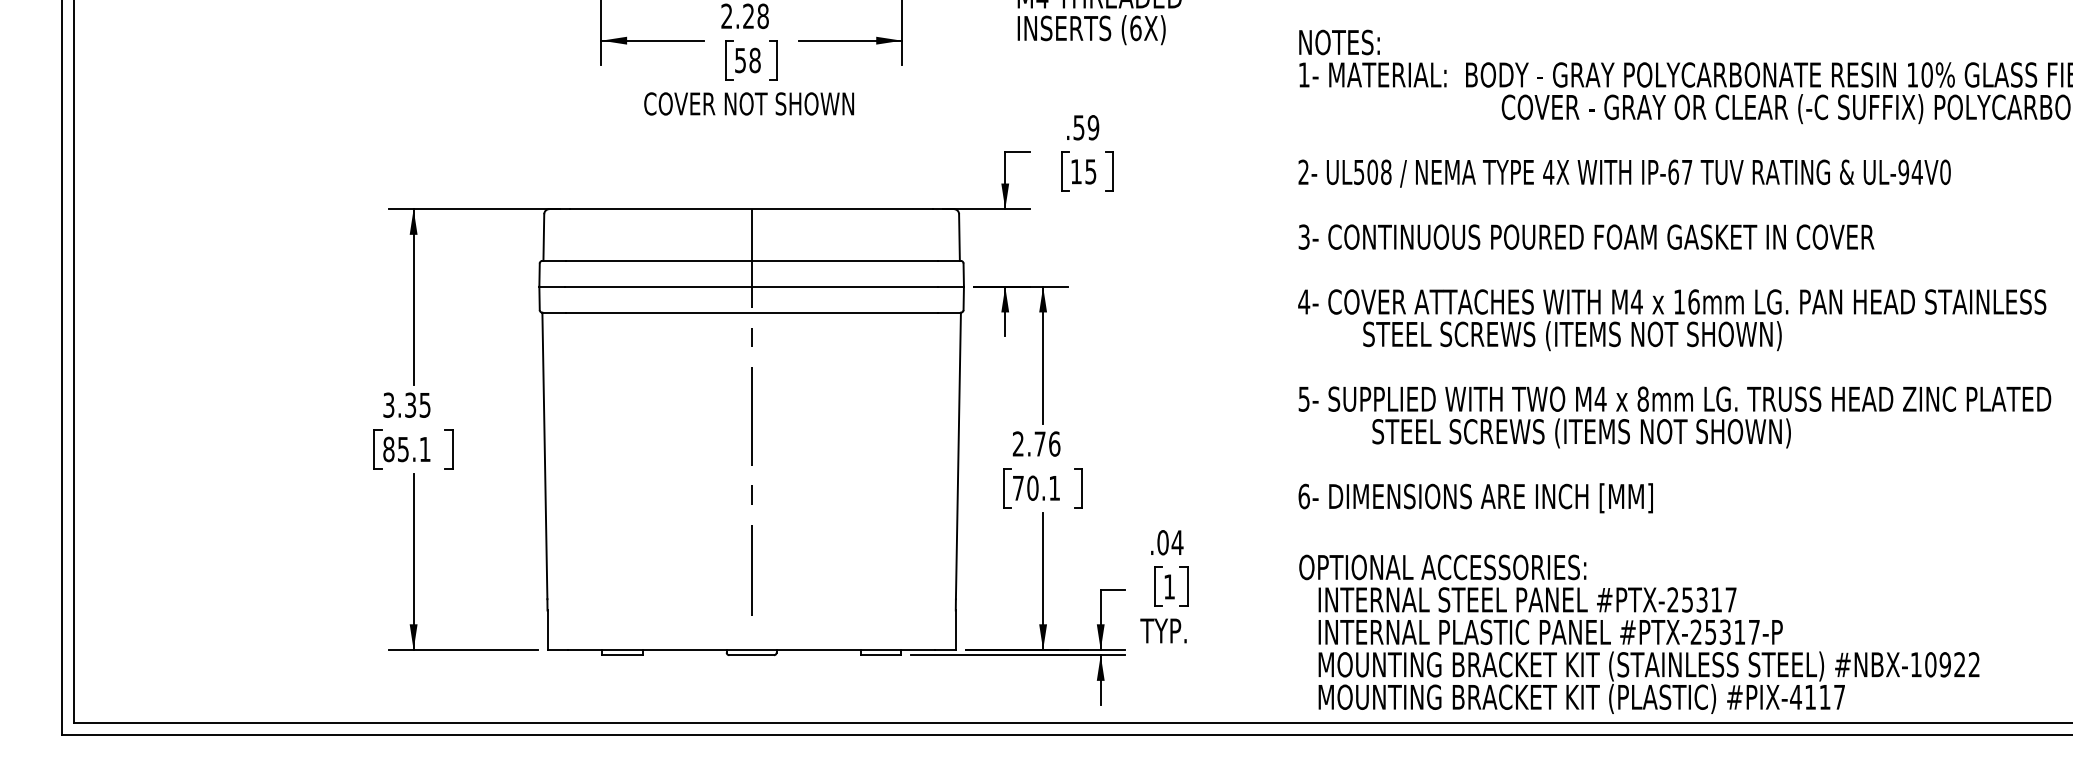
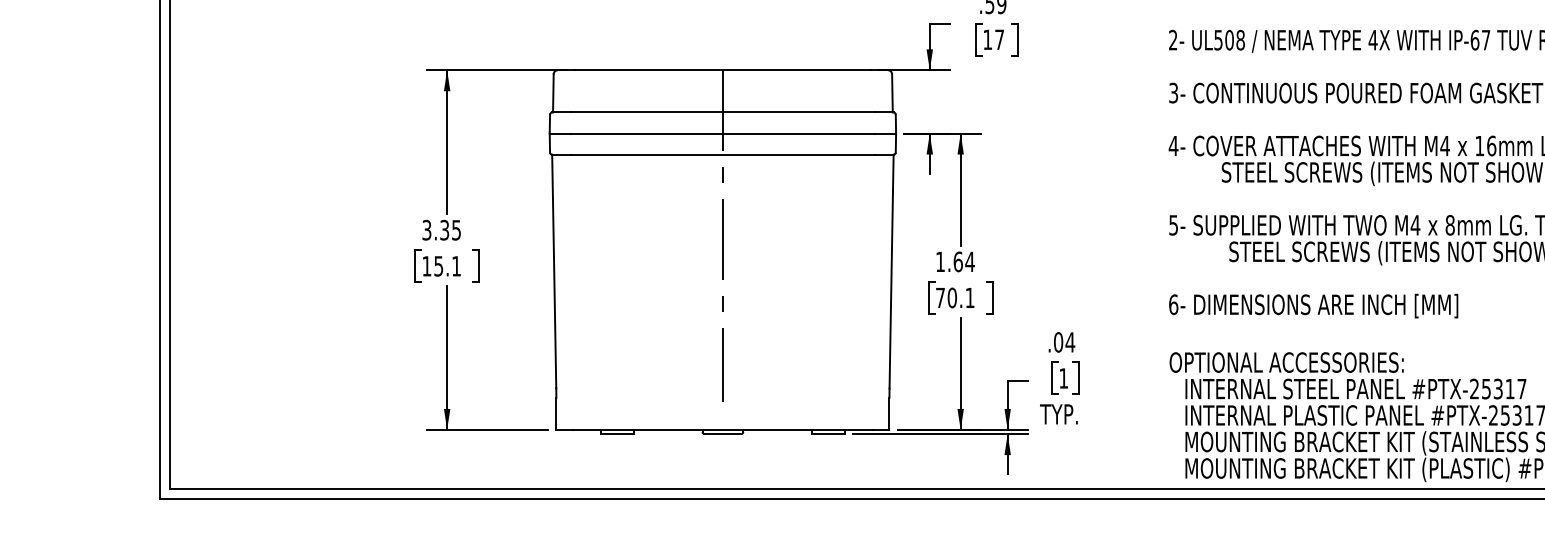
text: (1090, 171) -> (999, 39), 15 -> 17
text: (1036, 443) -> (955, 261), 2.76 -> 1.64
text: (388, 449) -> (426, 266), 85.1 -> 15.1

